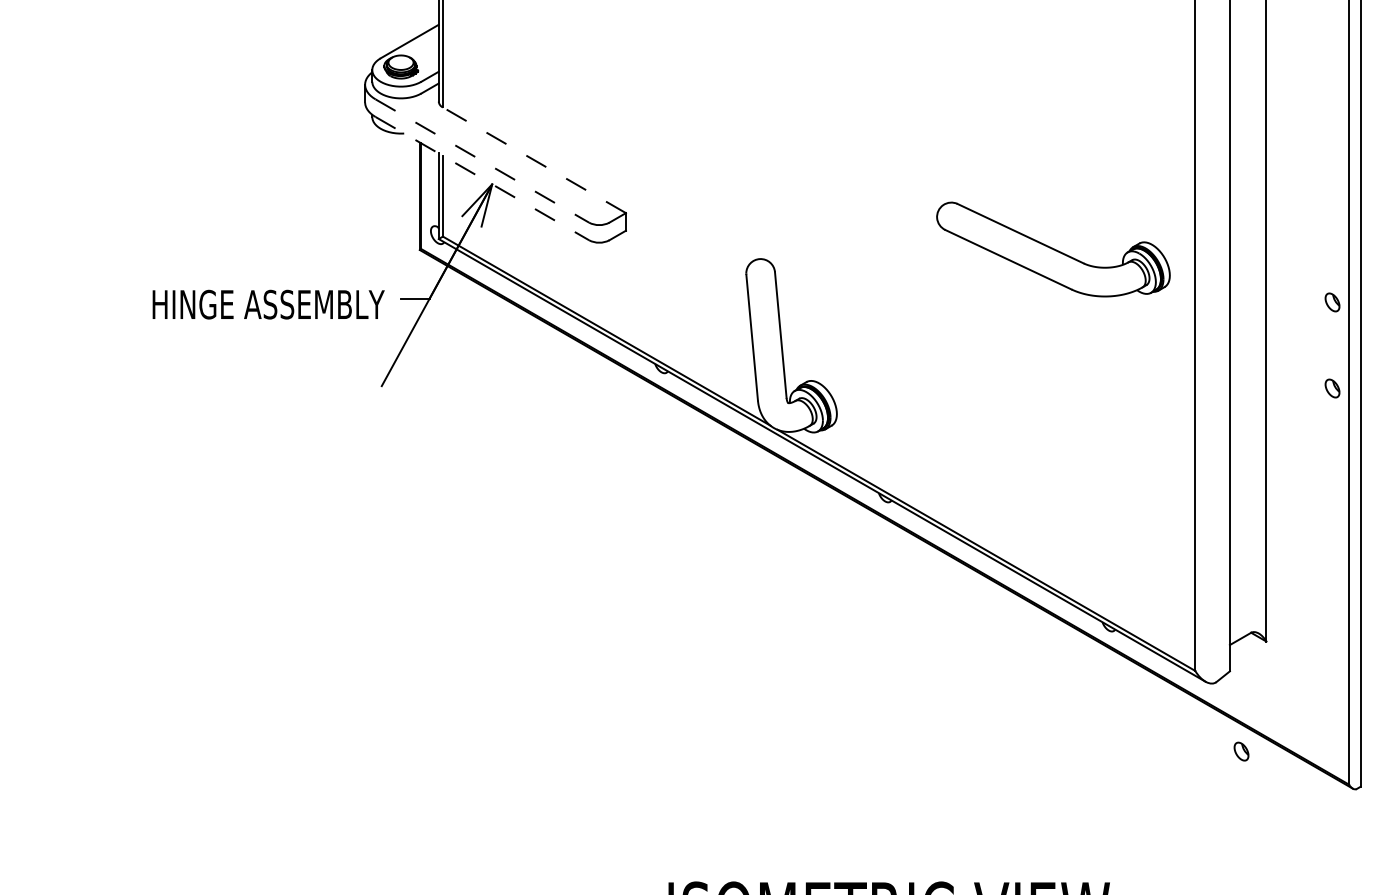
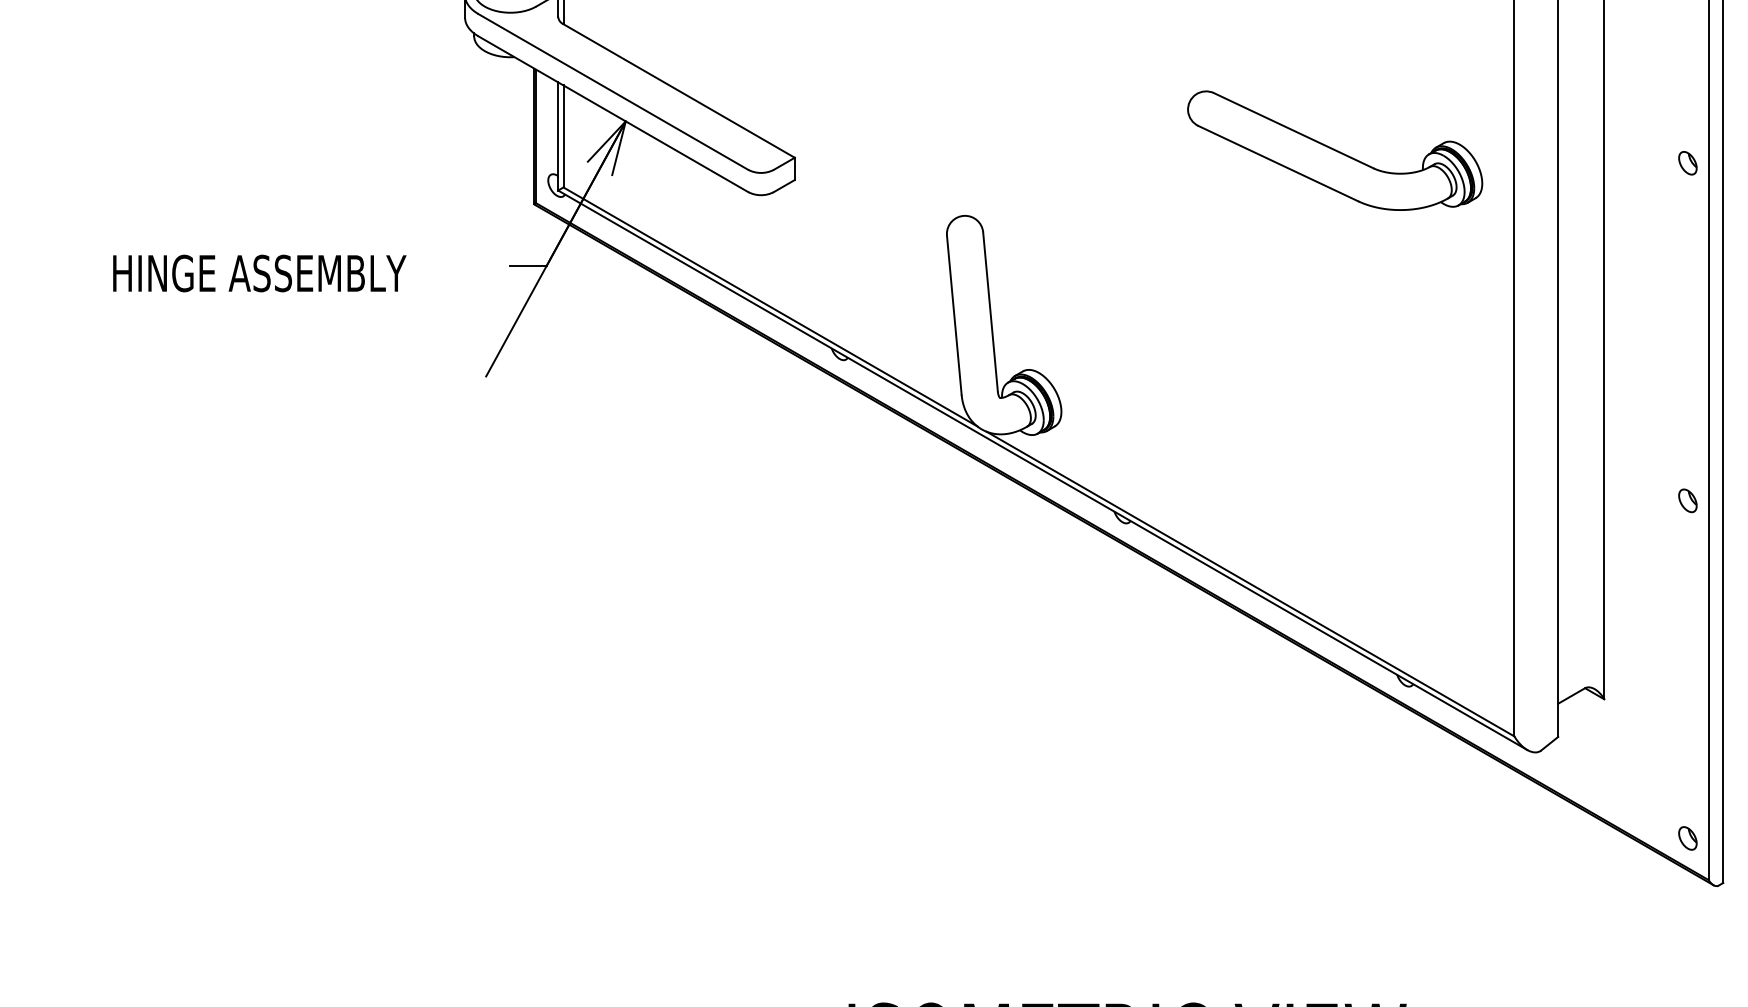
line: (534, 160) -> (679, 91), dashed -> solid
line: (482, 161) -> (613, 92), dashed -> solid
line: (482, 178) -> (613, 114), dashed -> solid
part: (1053, 249) -> (1335, 150), moved
part: (1332, 302) -> (1687, 163), moved
text: (268, 304) -> (259, 273), moved
part: (1332, 388) -> (1687, 500), moved
part: (1241, 751) -> (1687, 838), moved

